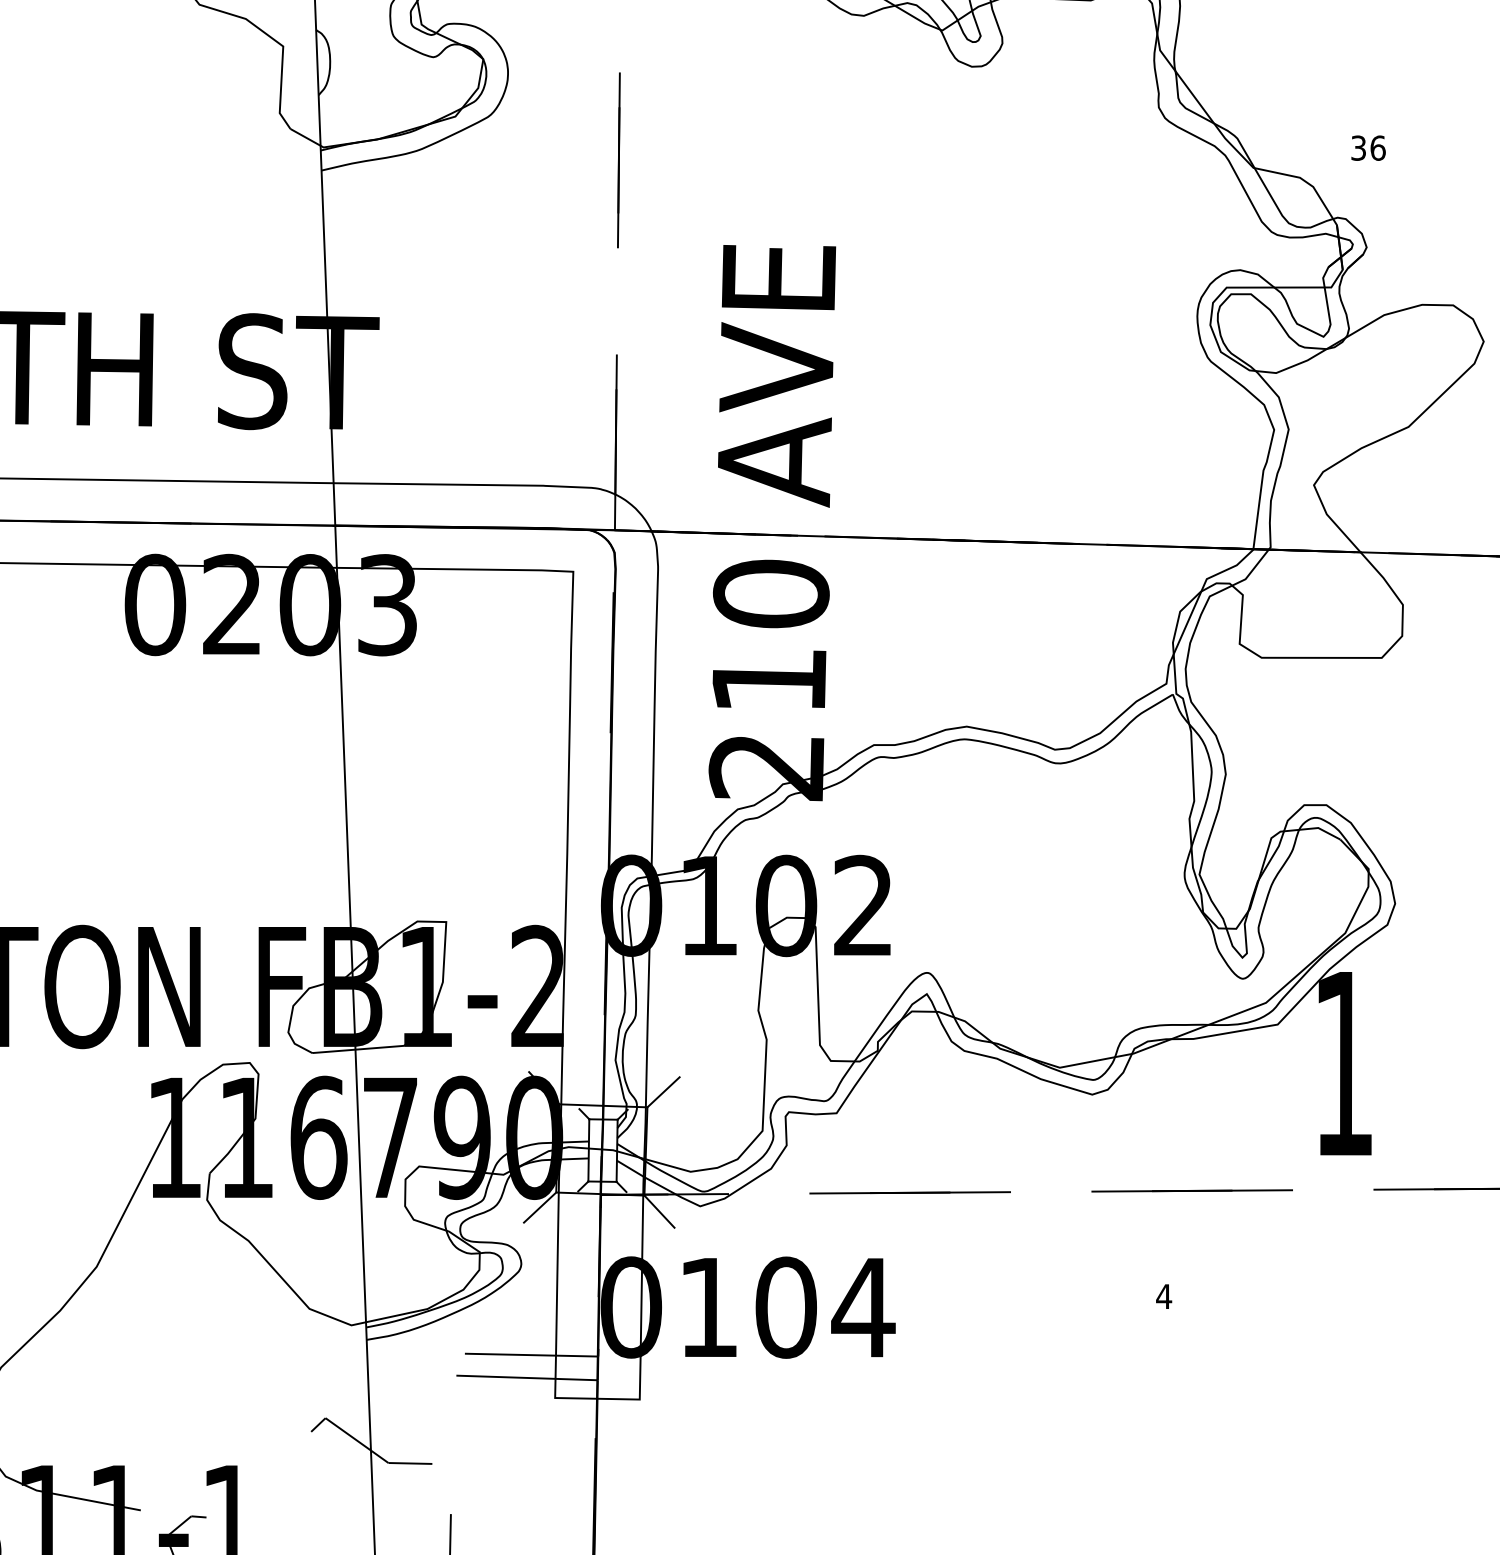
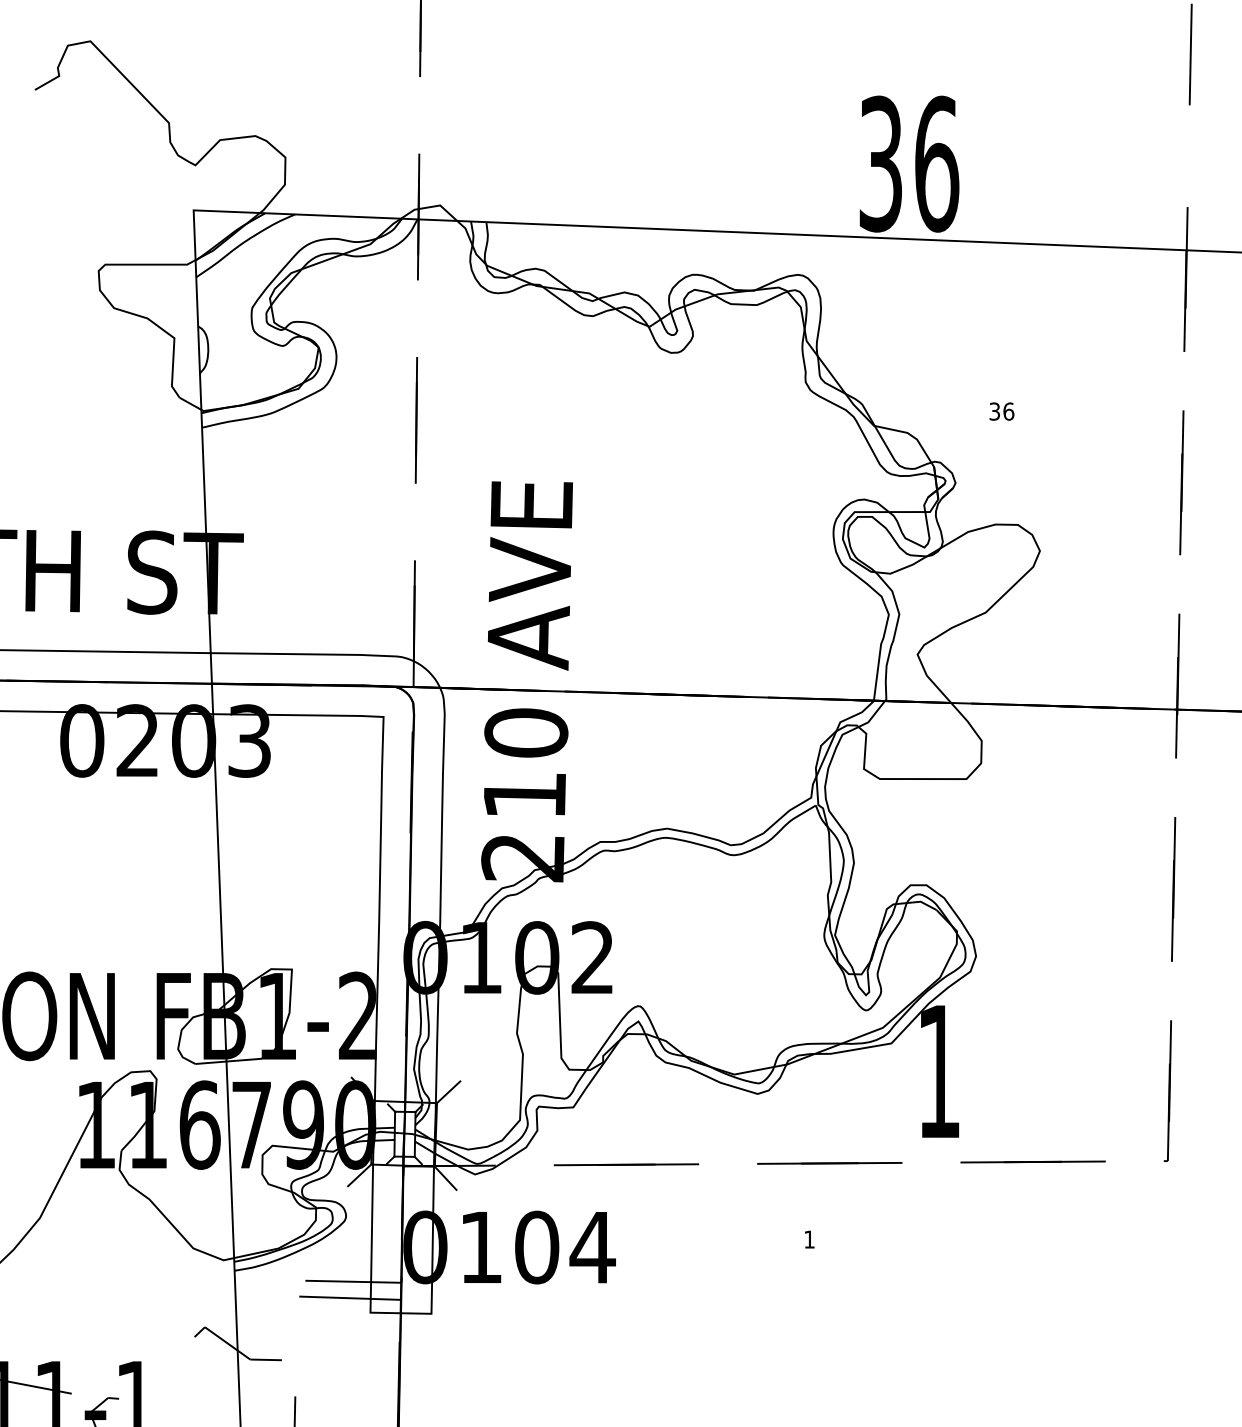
text: (1367, 148) -> (1001, 411), moved
text: (1164, 1296) -> (809, 1239), 4 -> 1

